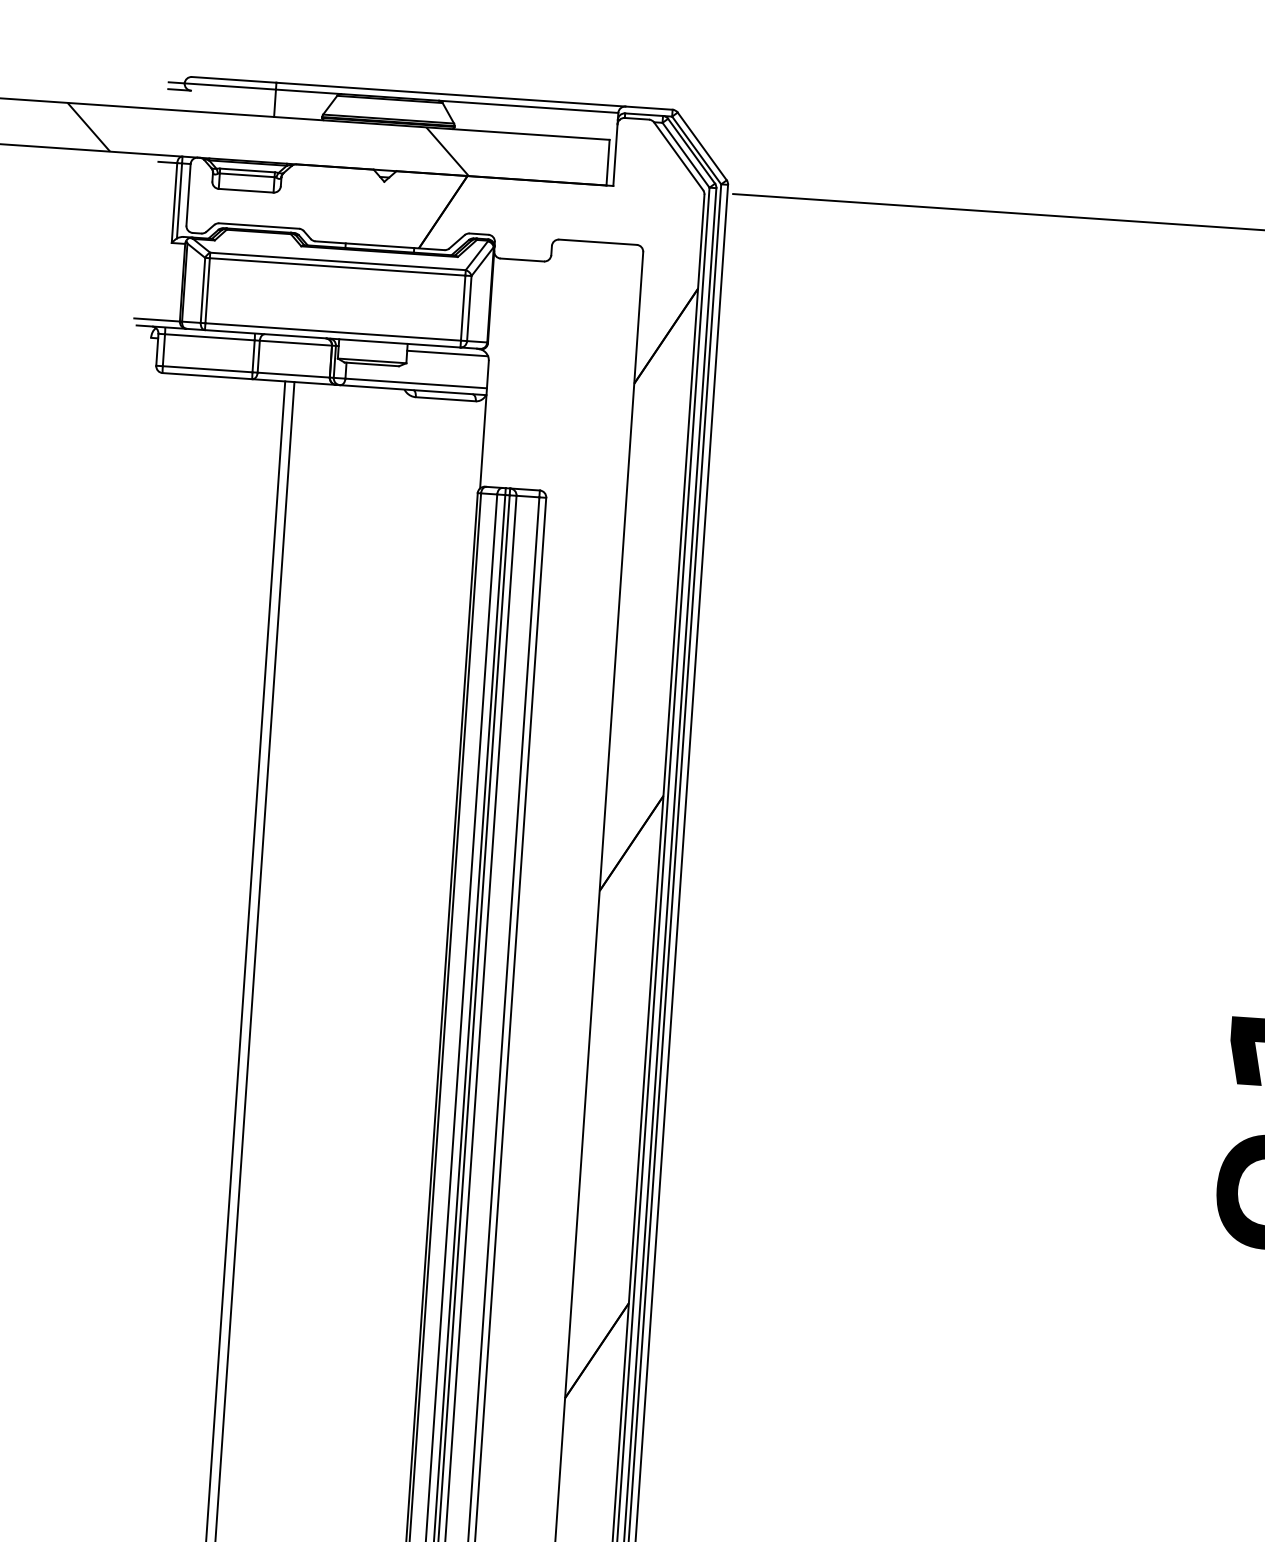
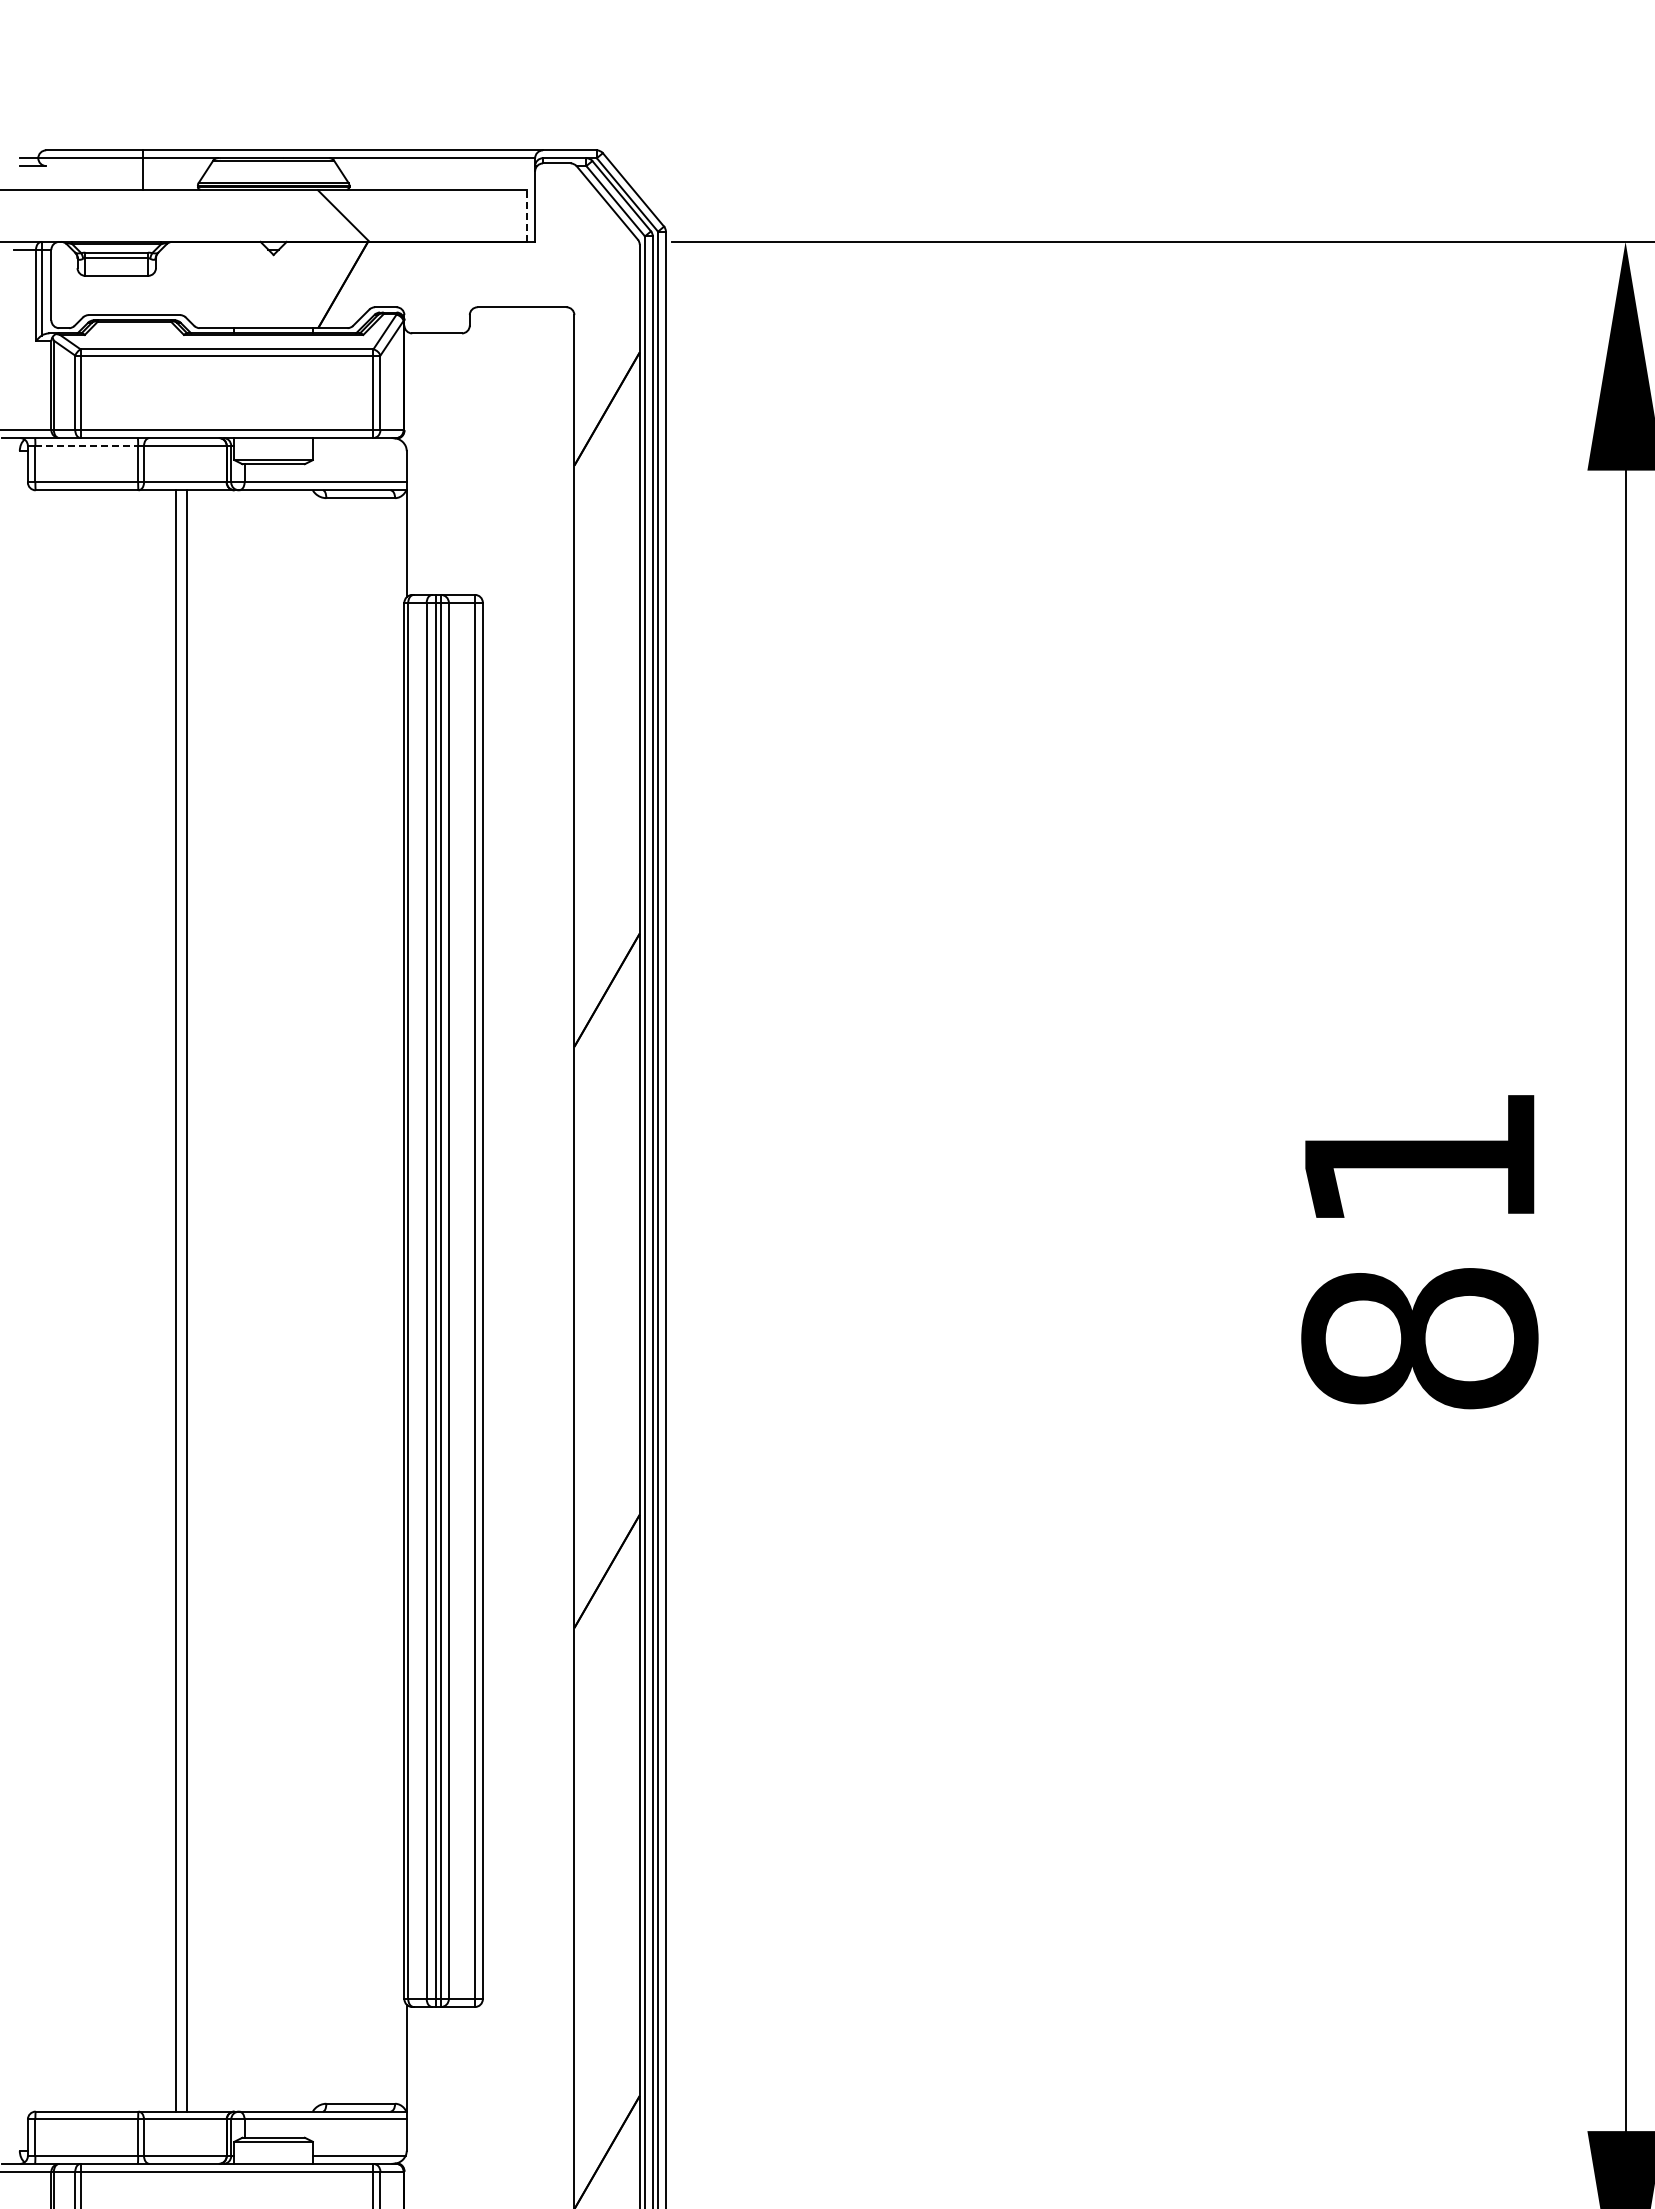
line: (608, 162) -> (527, 215), solid -> dashed
line: (210, 337) -> (87, 445), solid -> dashed
line: (447, 353) -> (358, 445), removed

